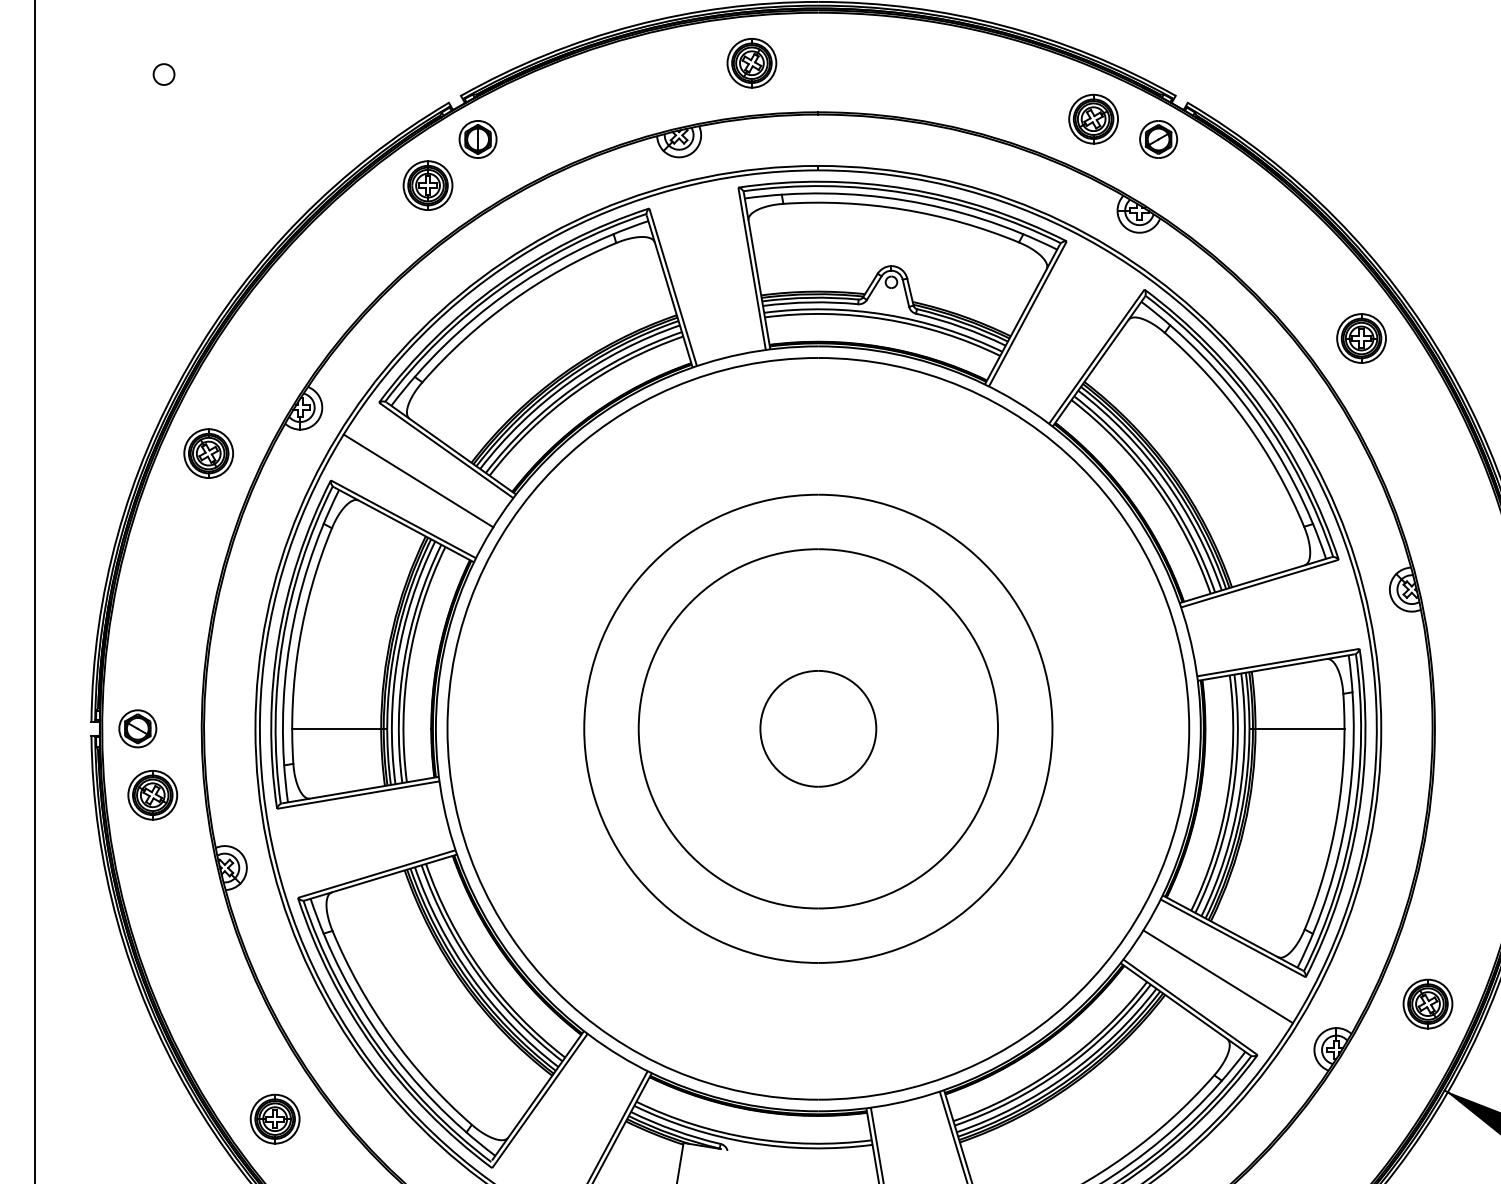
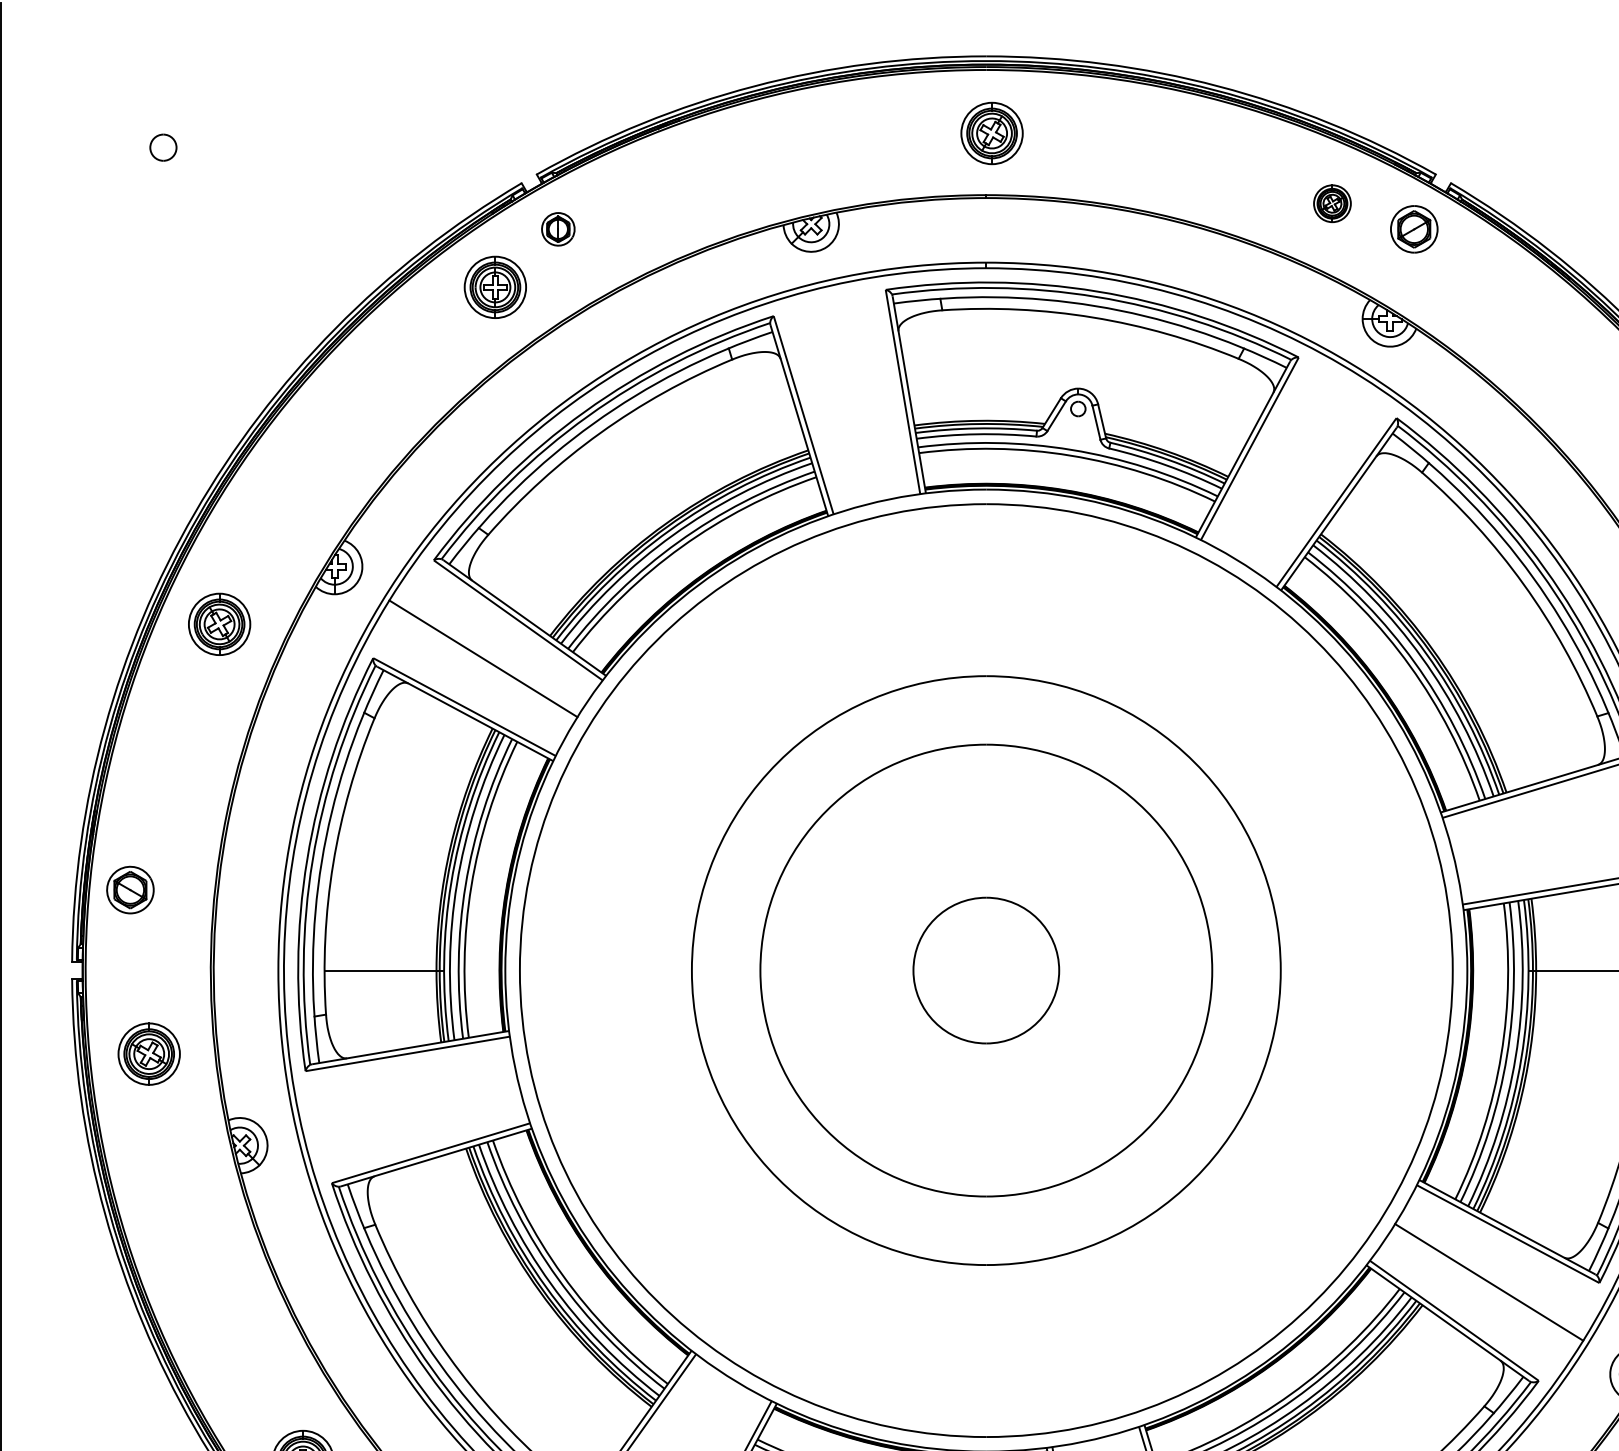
part: (751, 63) -> (991, 133), moved
part: (1093, 118) -> (1332, 202), size x0.6
part: (477, 139) -> (557, 229), size x0.7
part: (137, 728) -> (130, 889), moved

